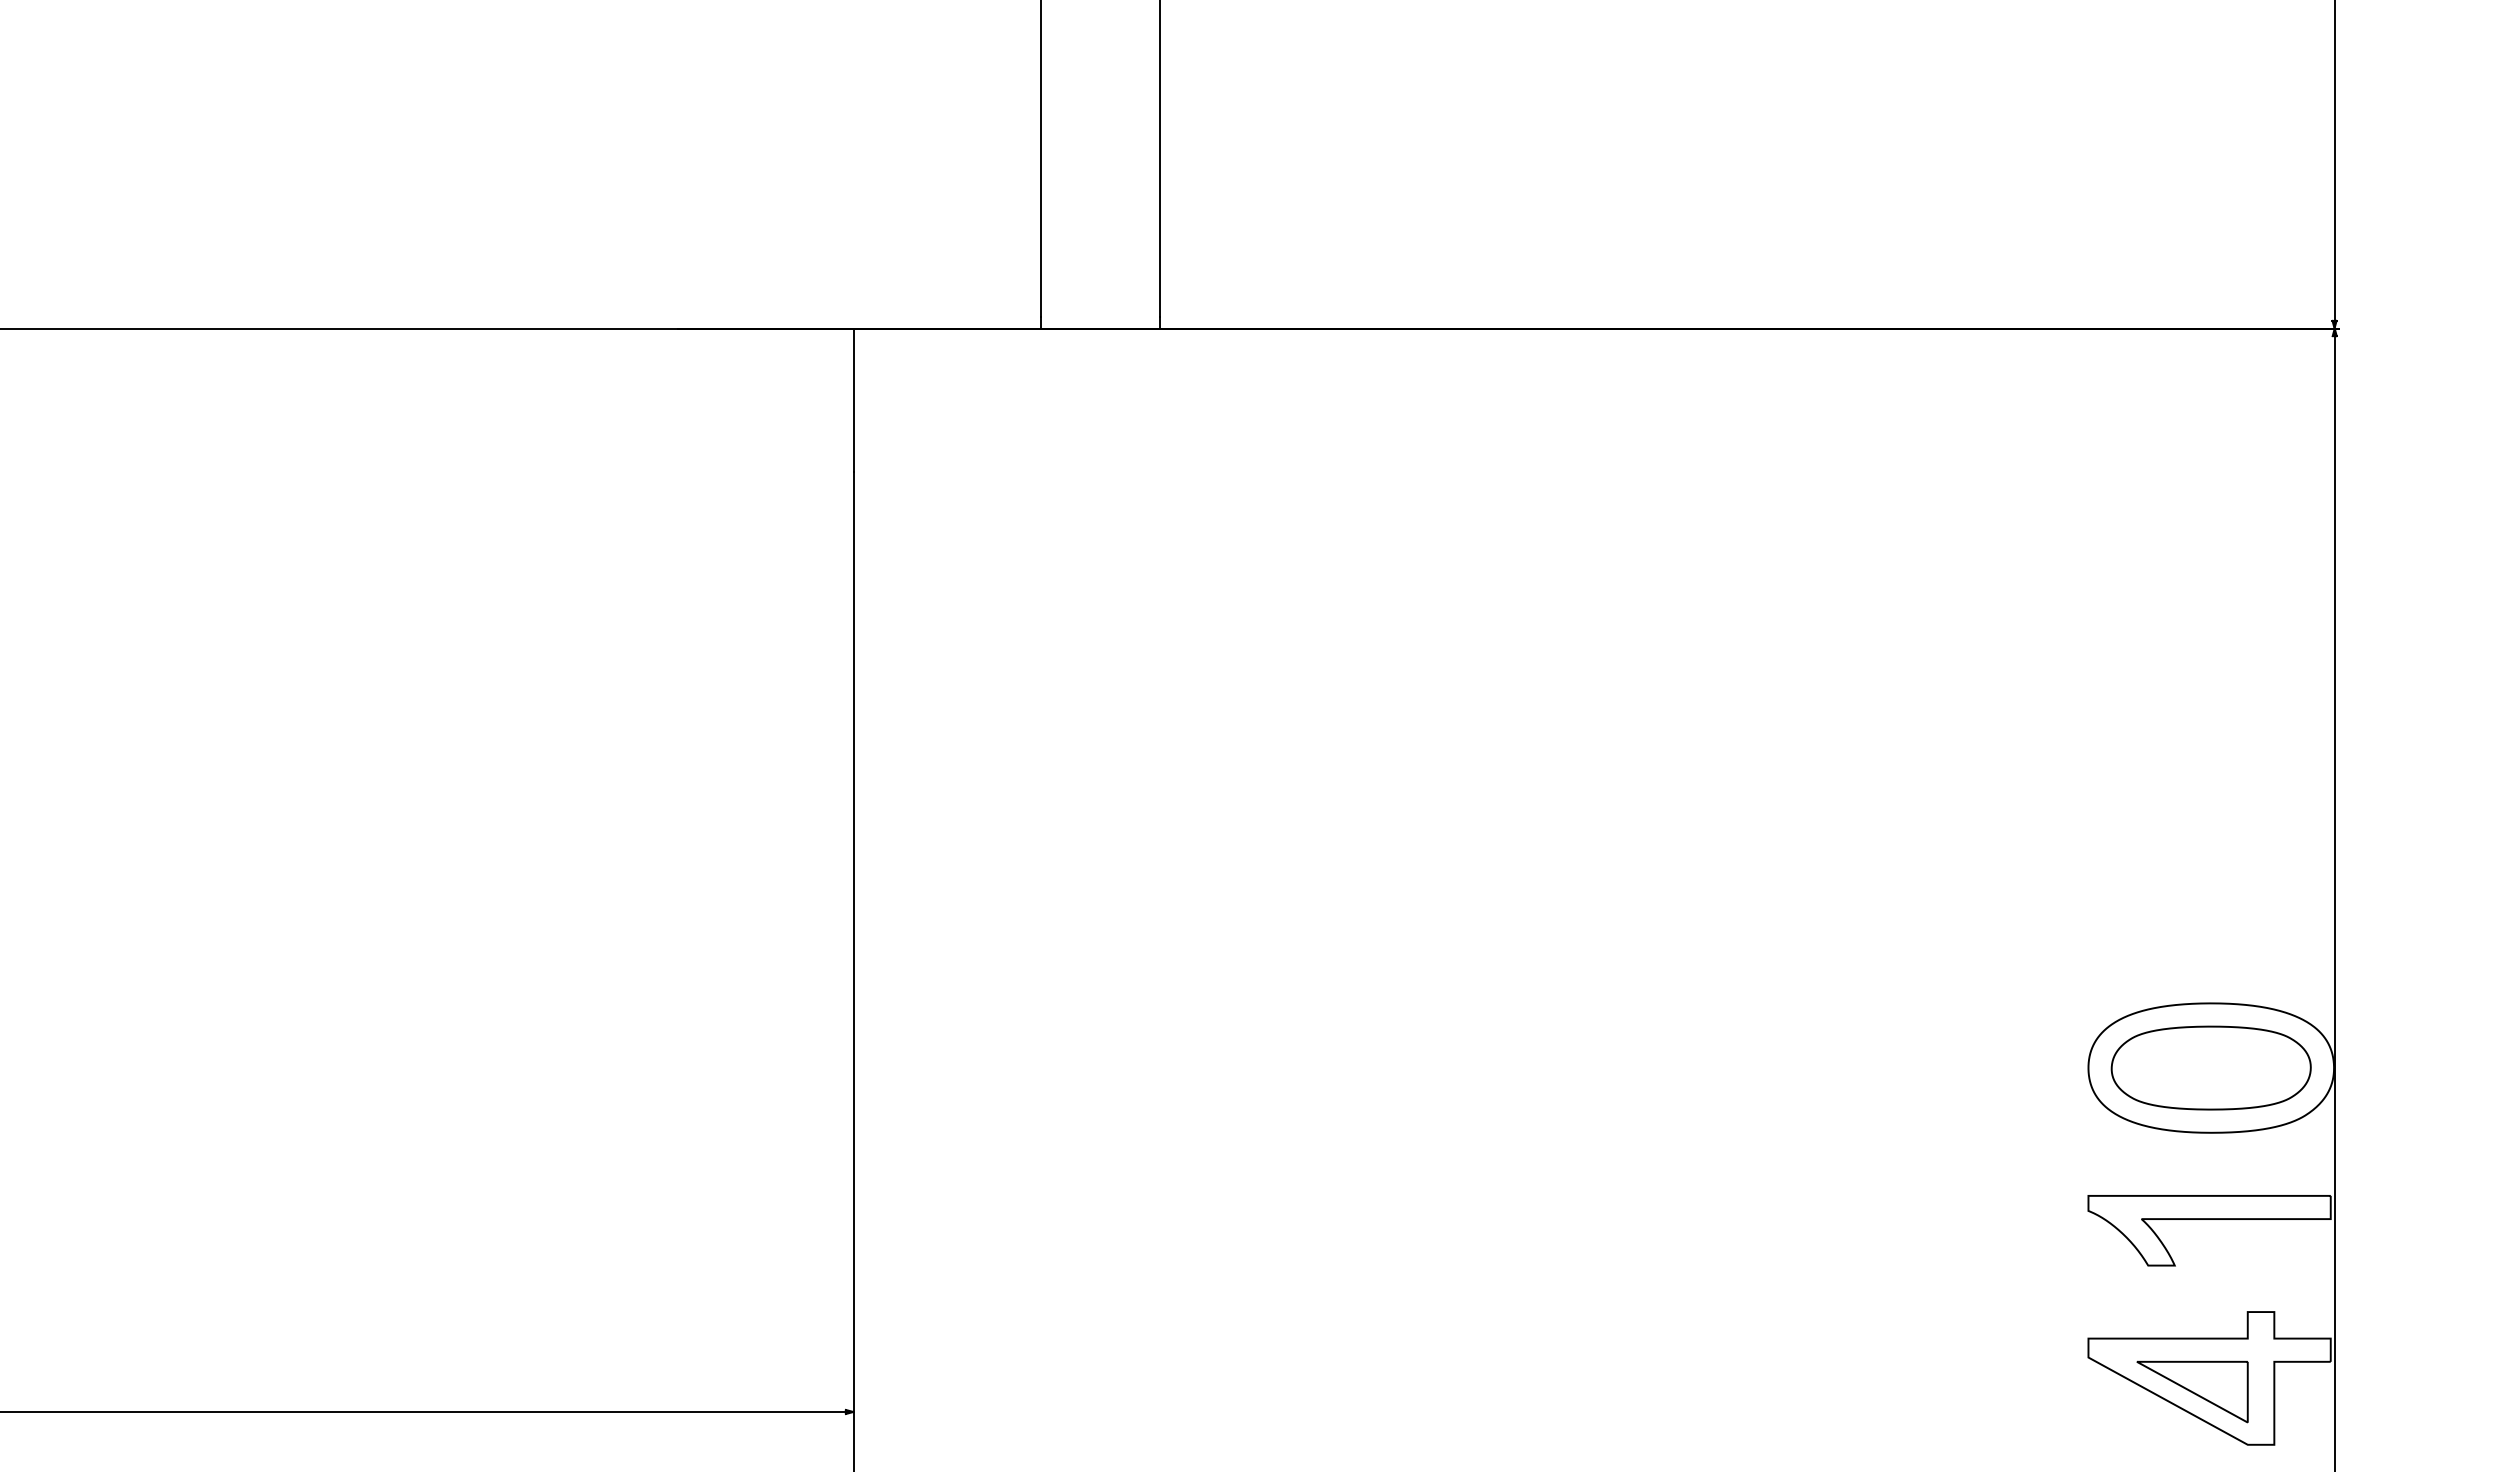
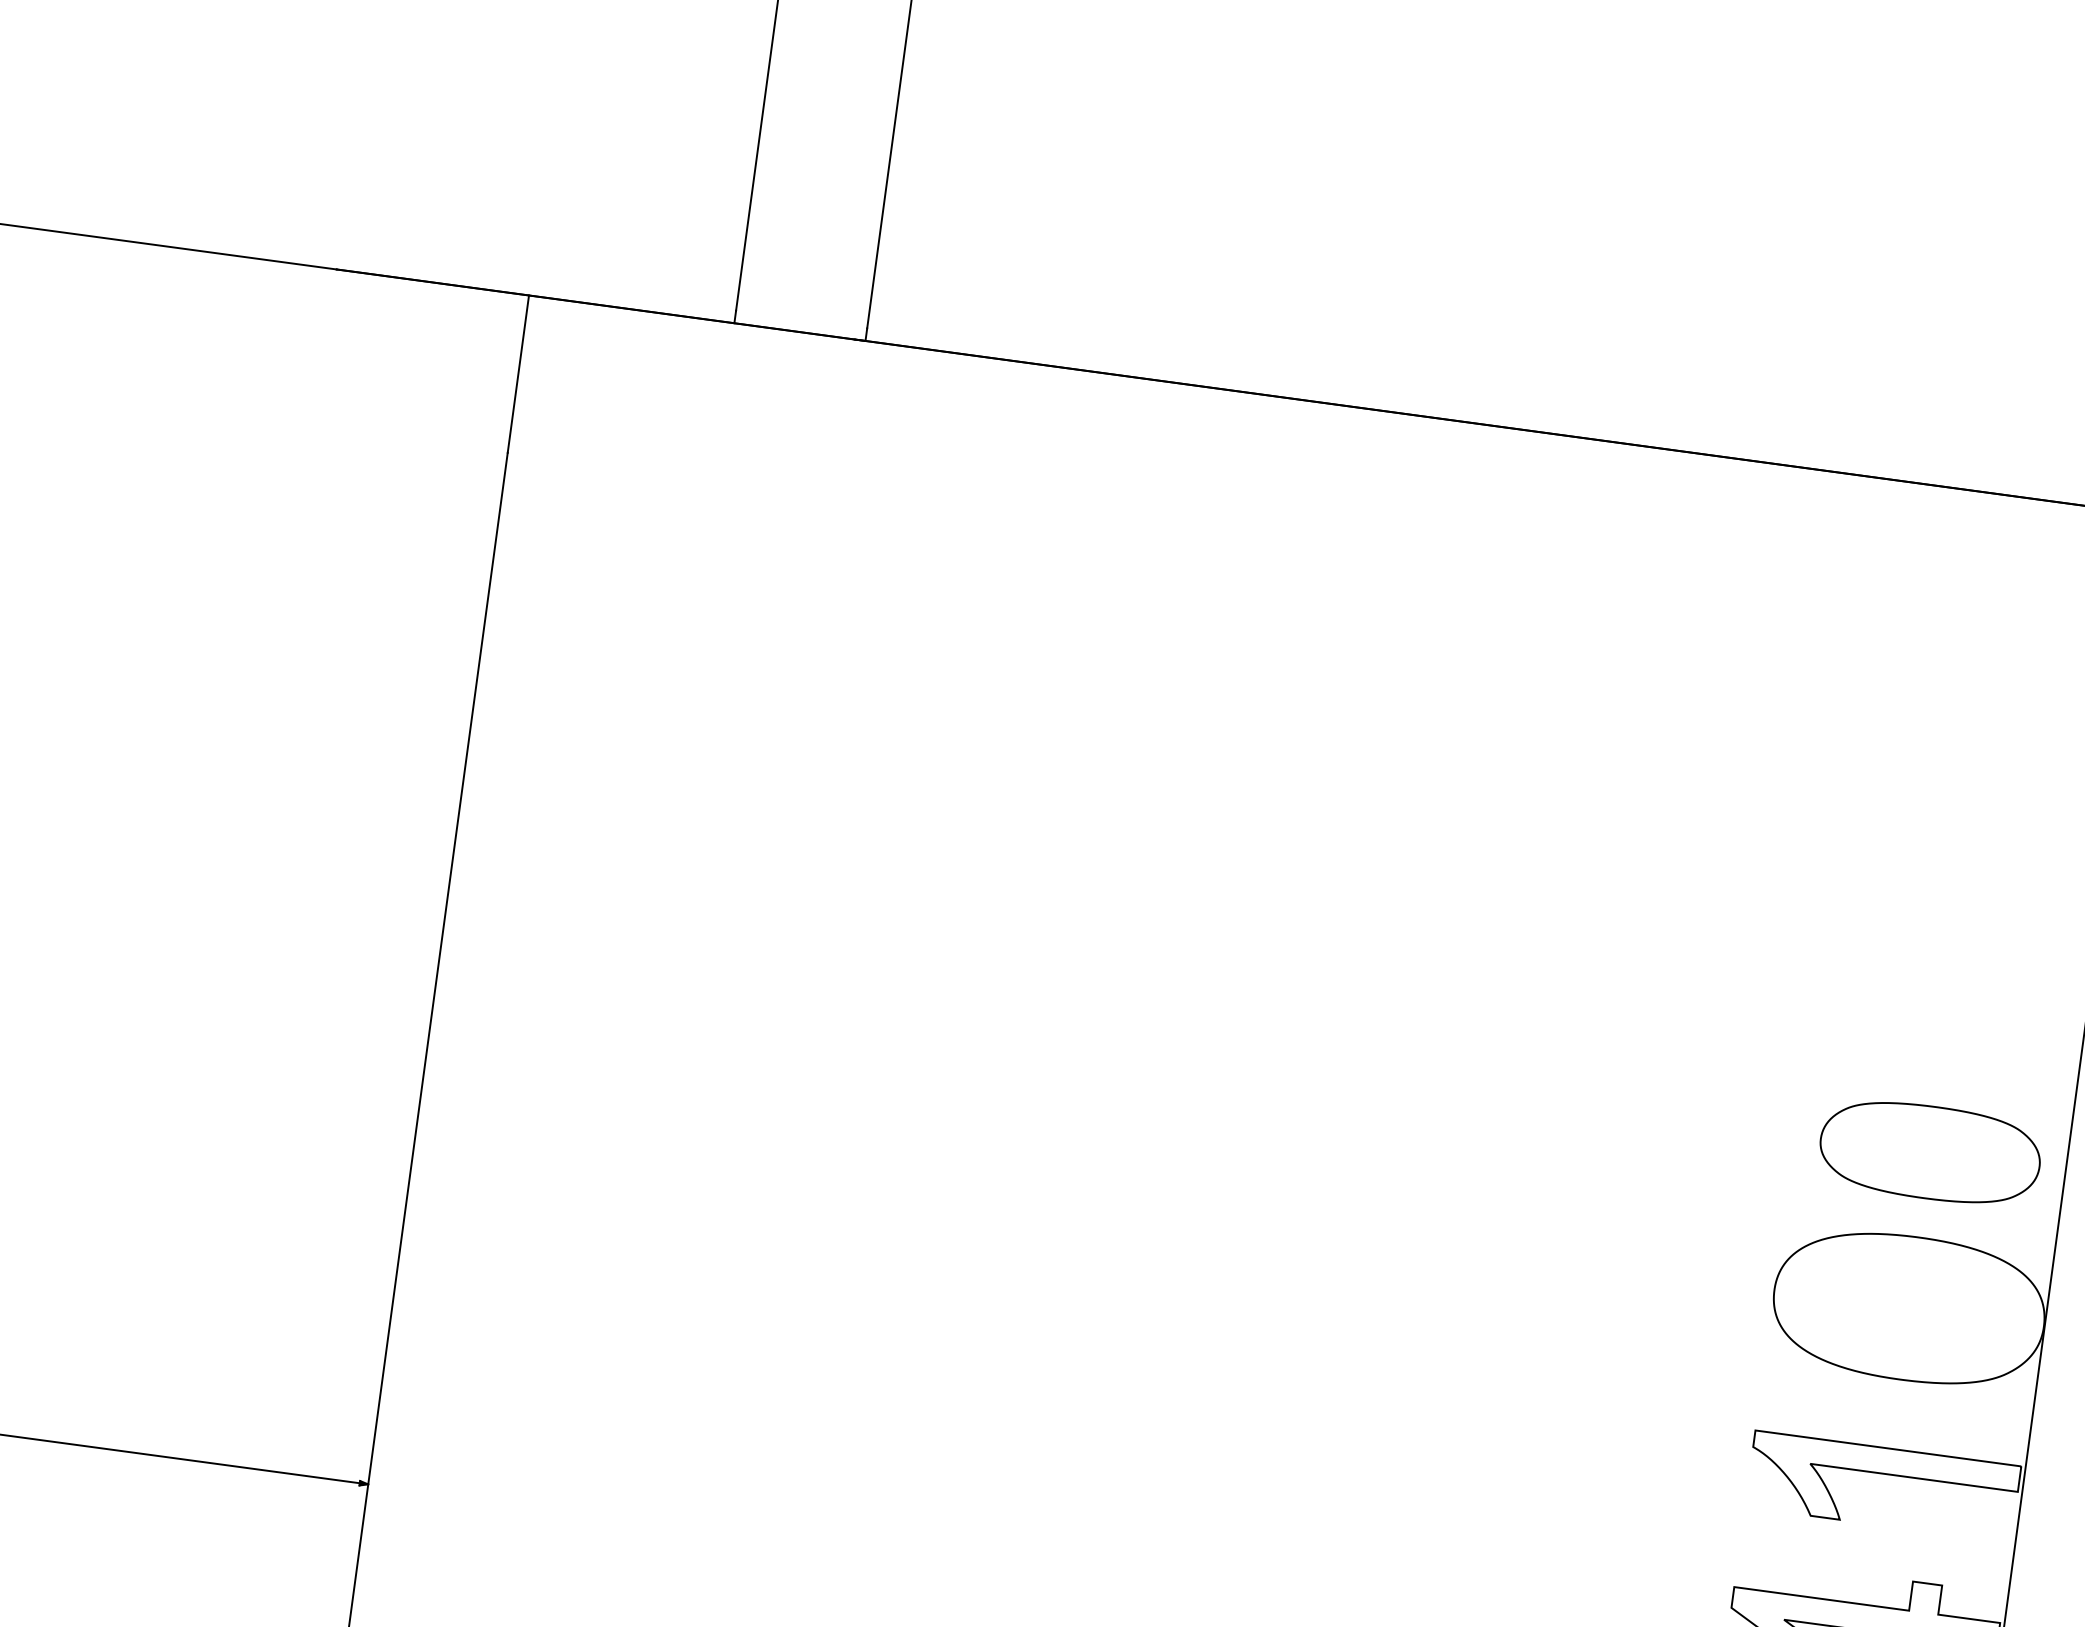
part: (2210, 1067) -> (1929, 1151), moved

